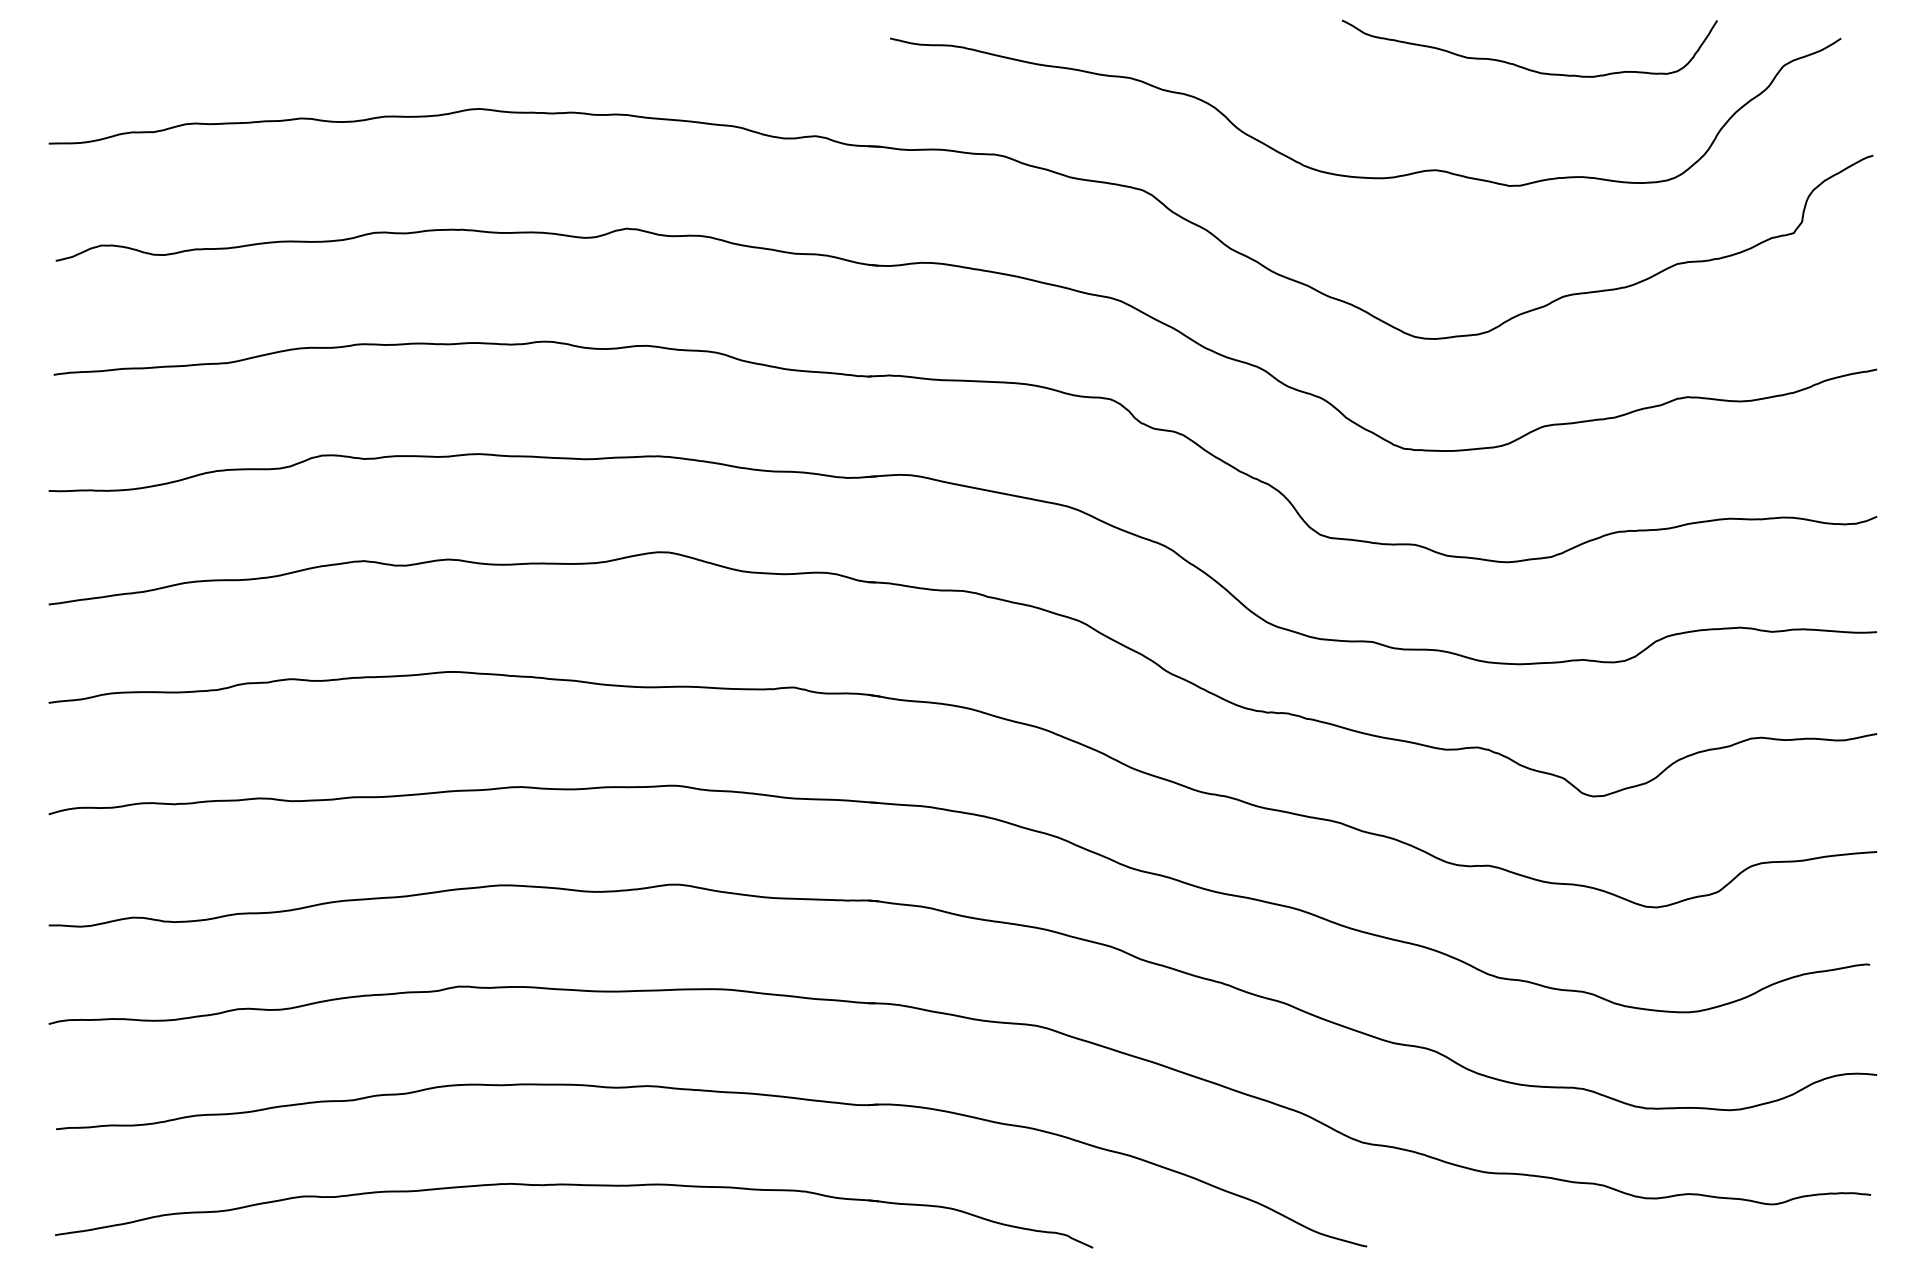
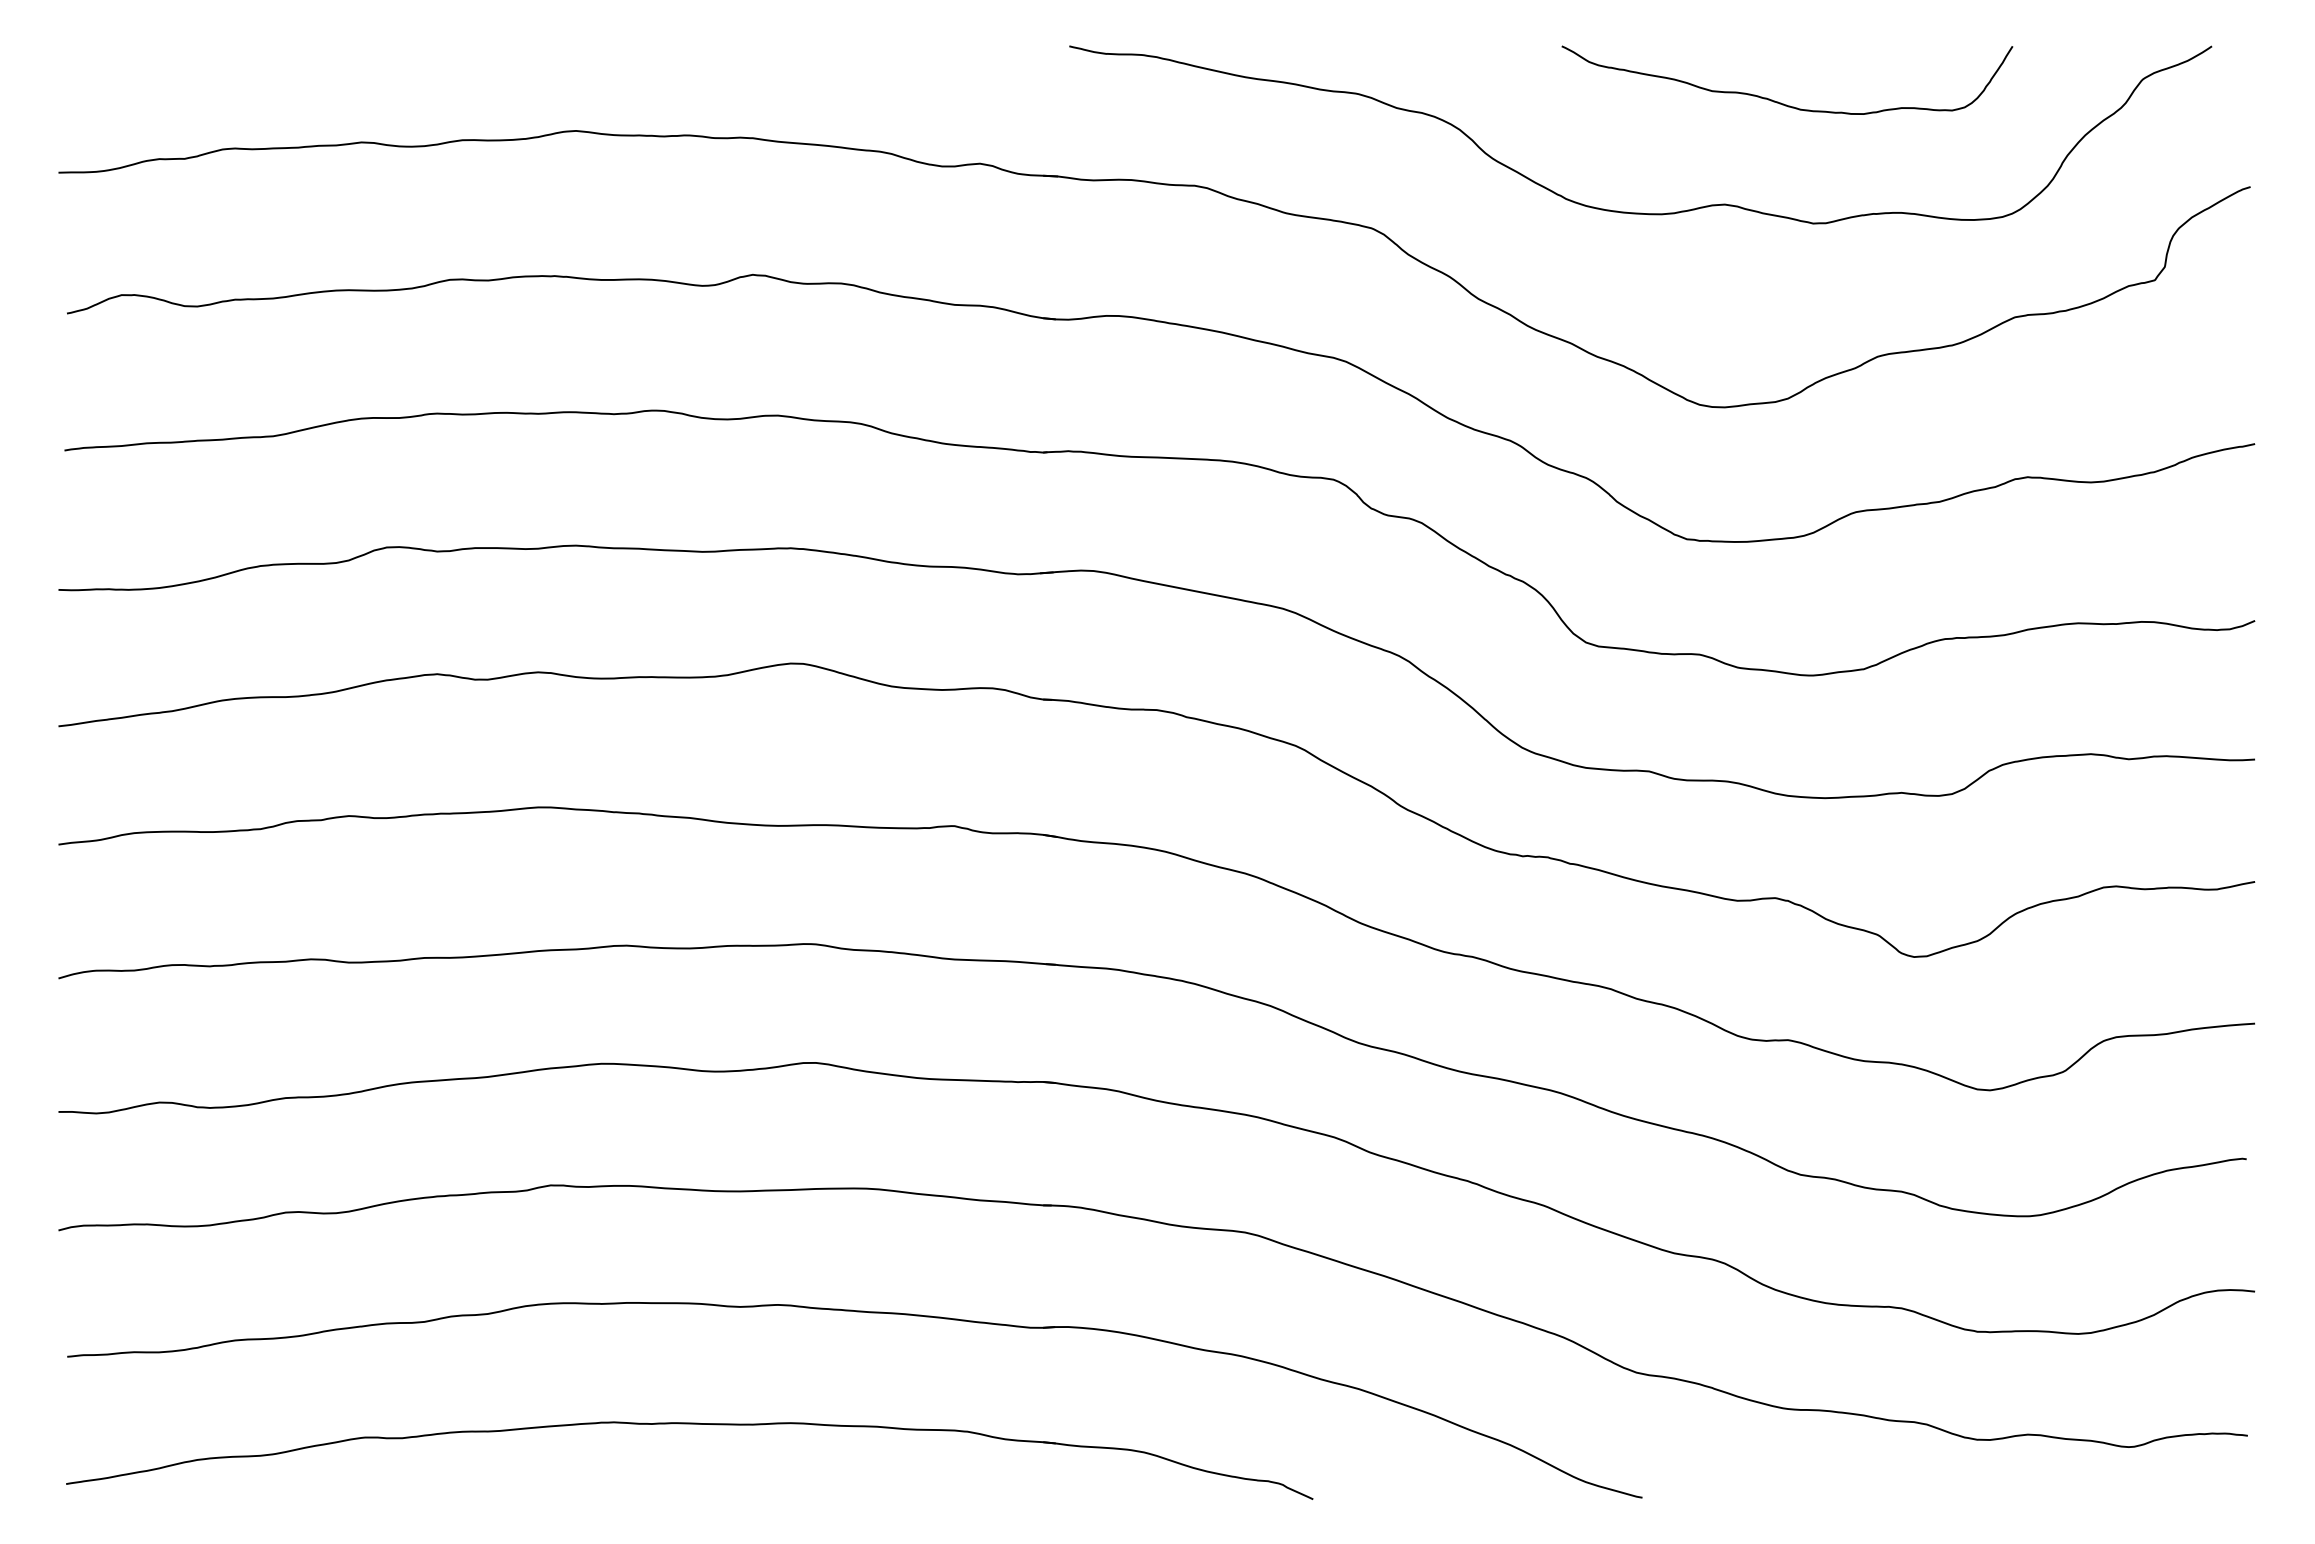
curve: (1523, 66) -> (1779, 101), moved

